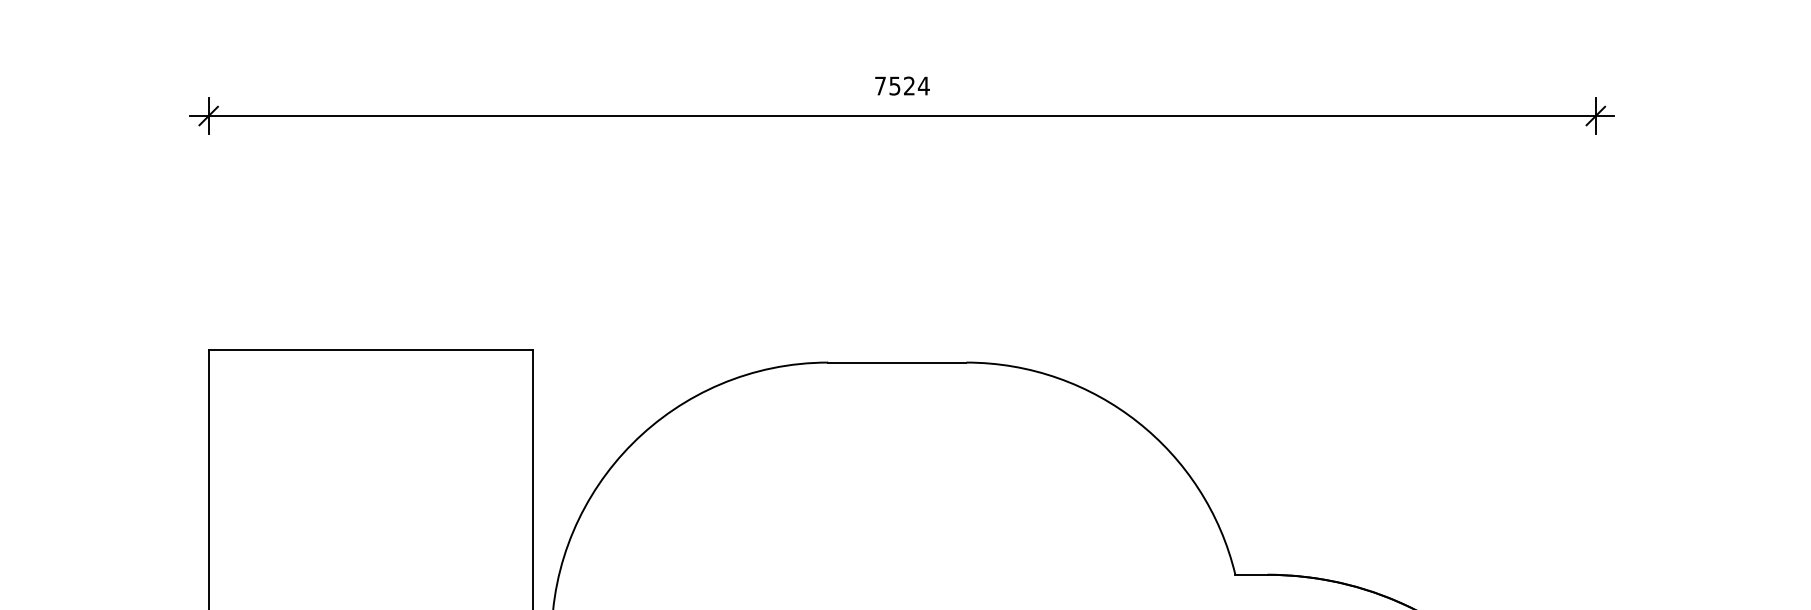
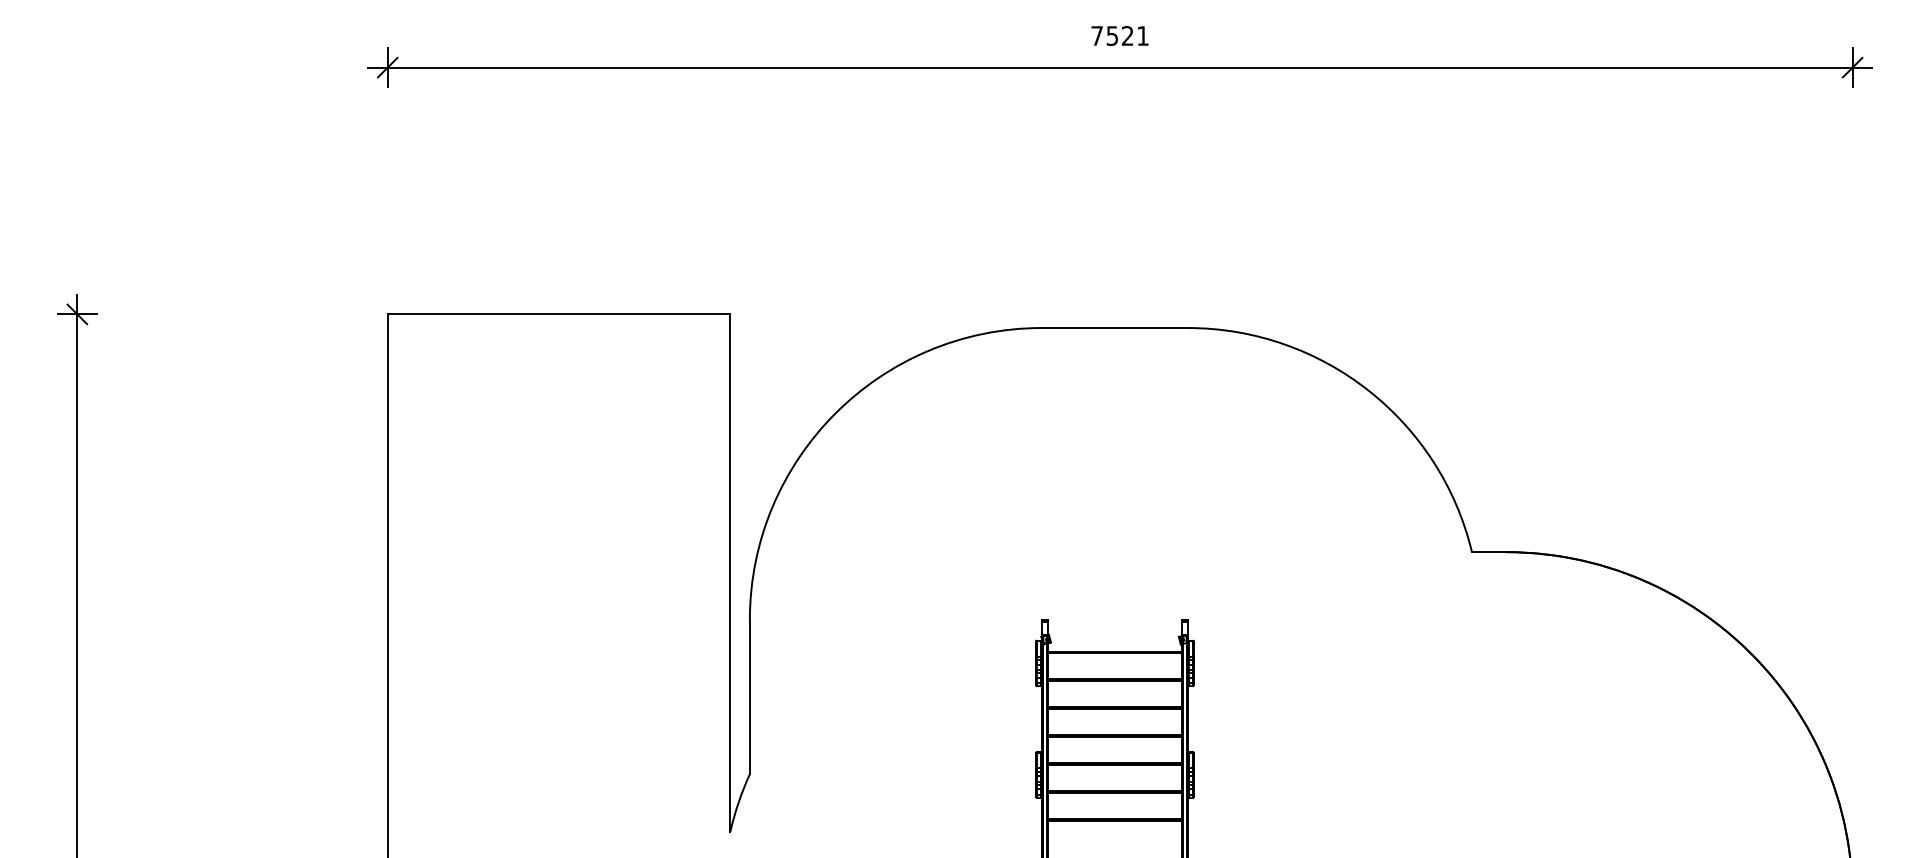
text: (923, 85) -> (1142, 35), 7524 -> 7521

